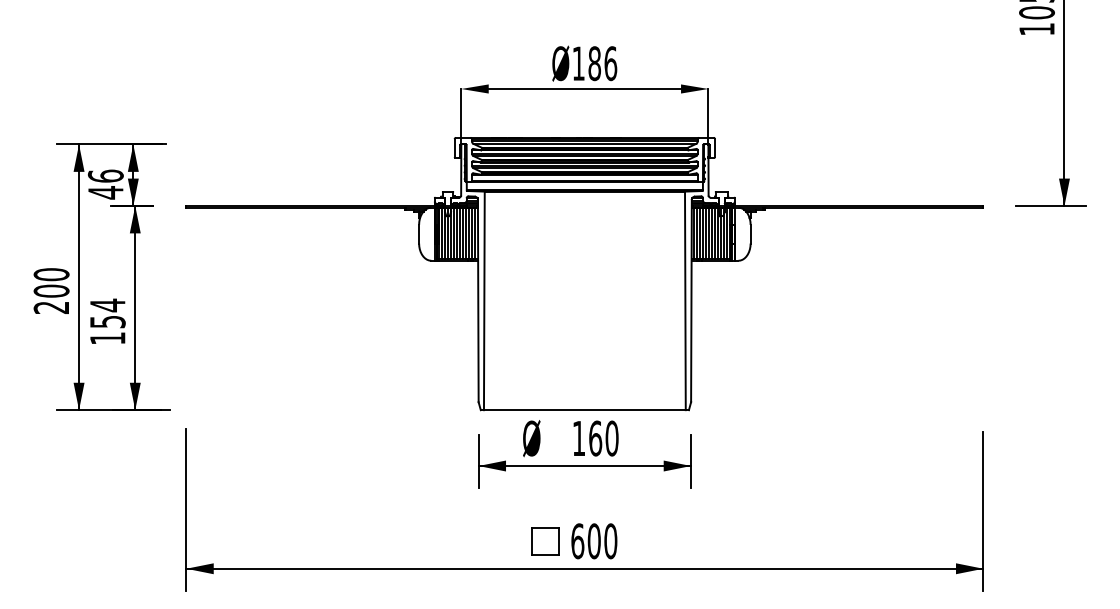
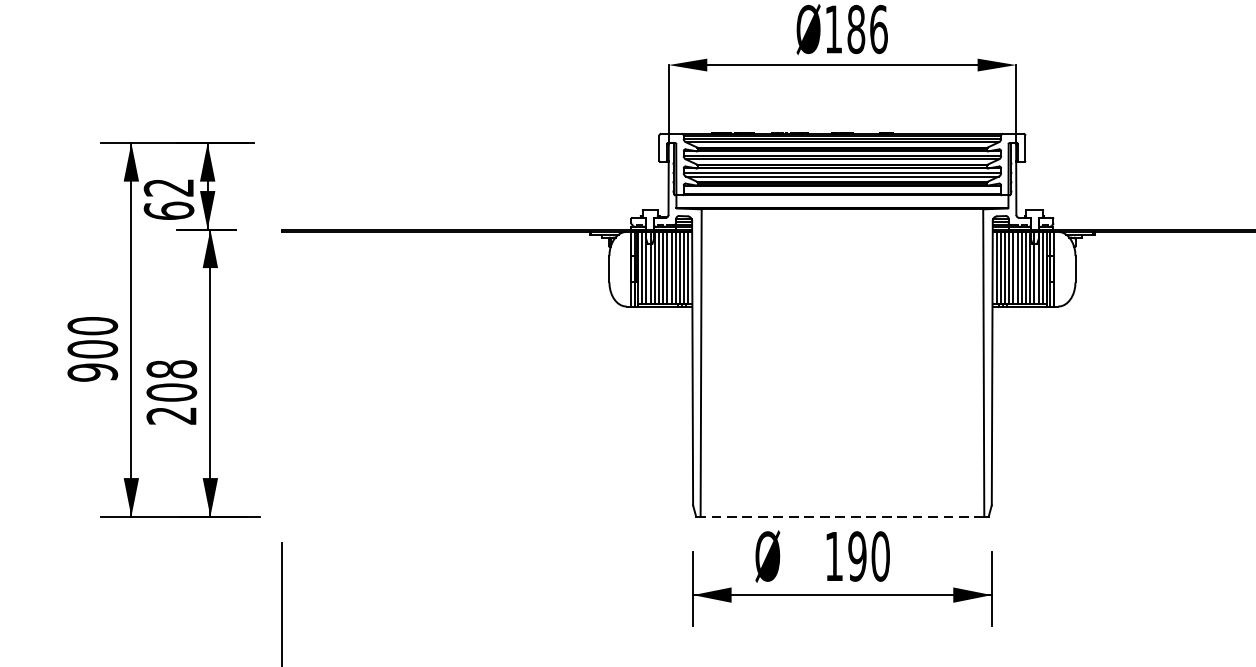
text: (105, 184) -> (168, 199), 46 -> 62
text: (51, 307) -> (92, 372), 200 -> 900
text: (107, 321) -> (171, 391), 154 -> 208
line: (584, 410) -> (841, 517), solid -> dashed
text: (595, 438) -> (857, 556), 160 -> 190

